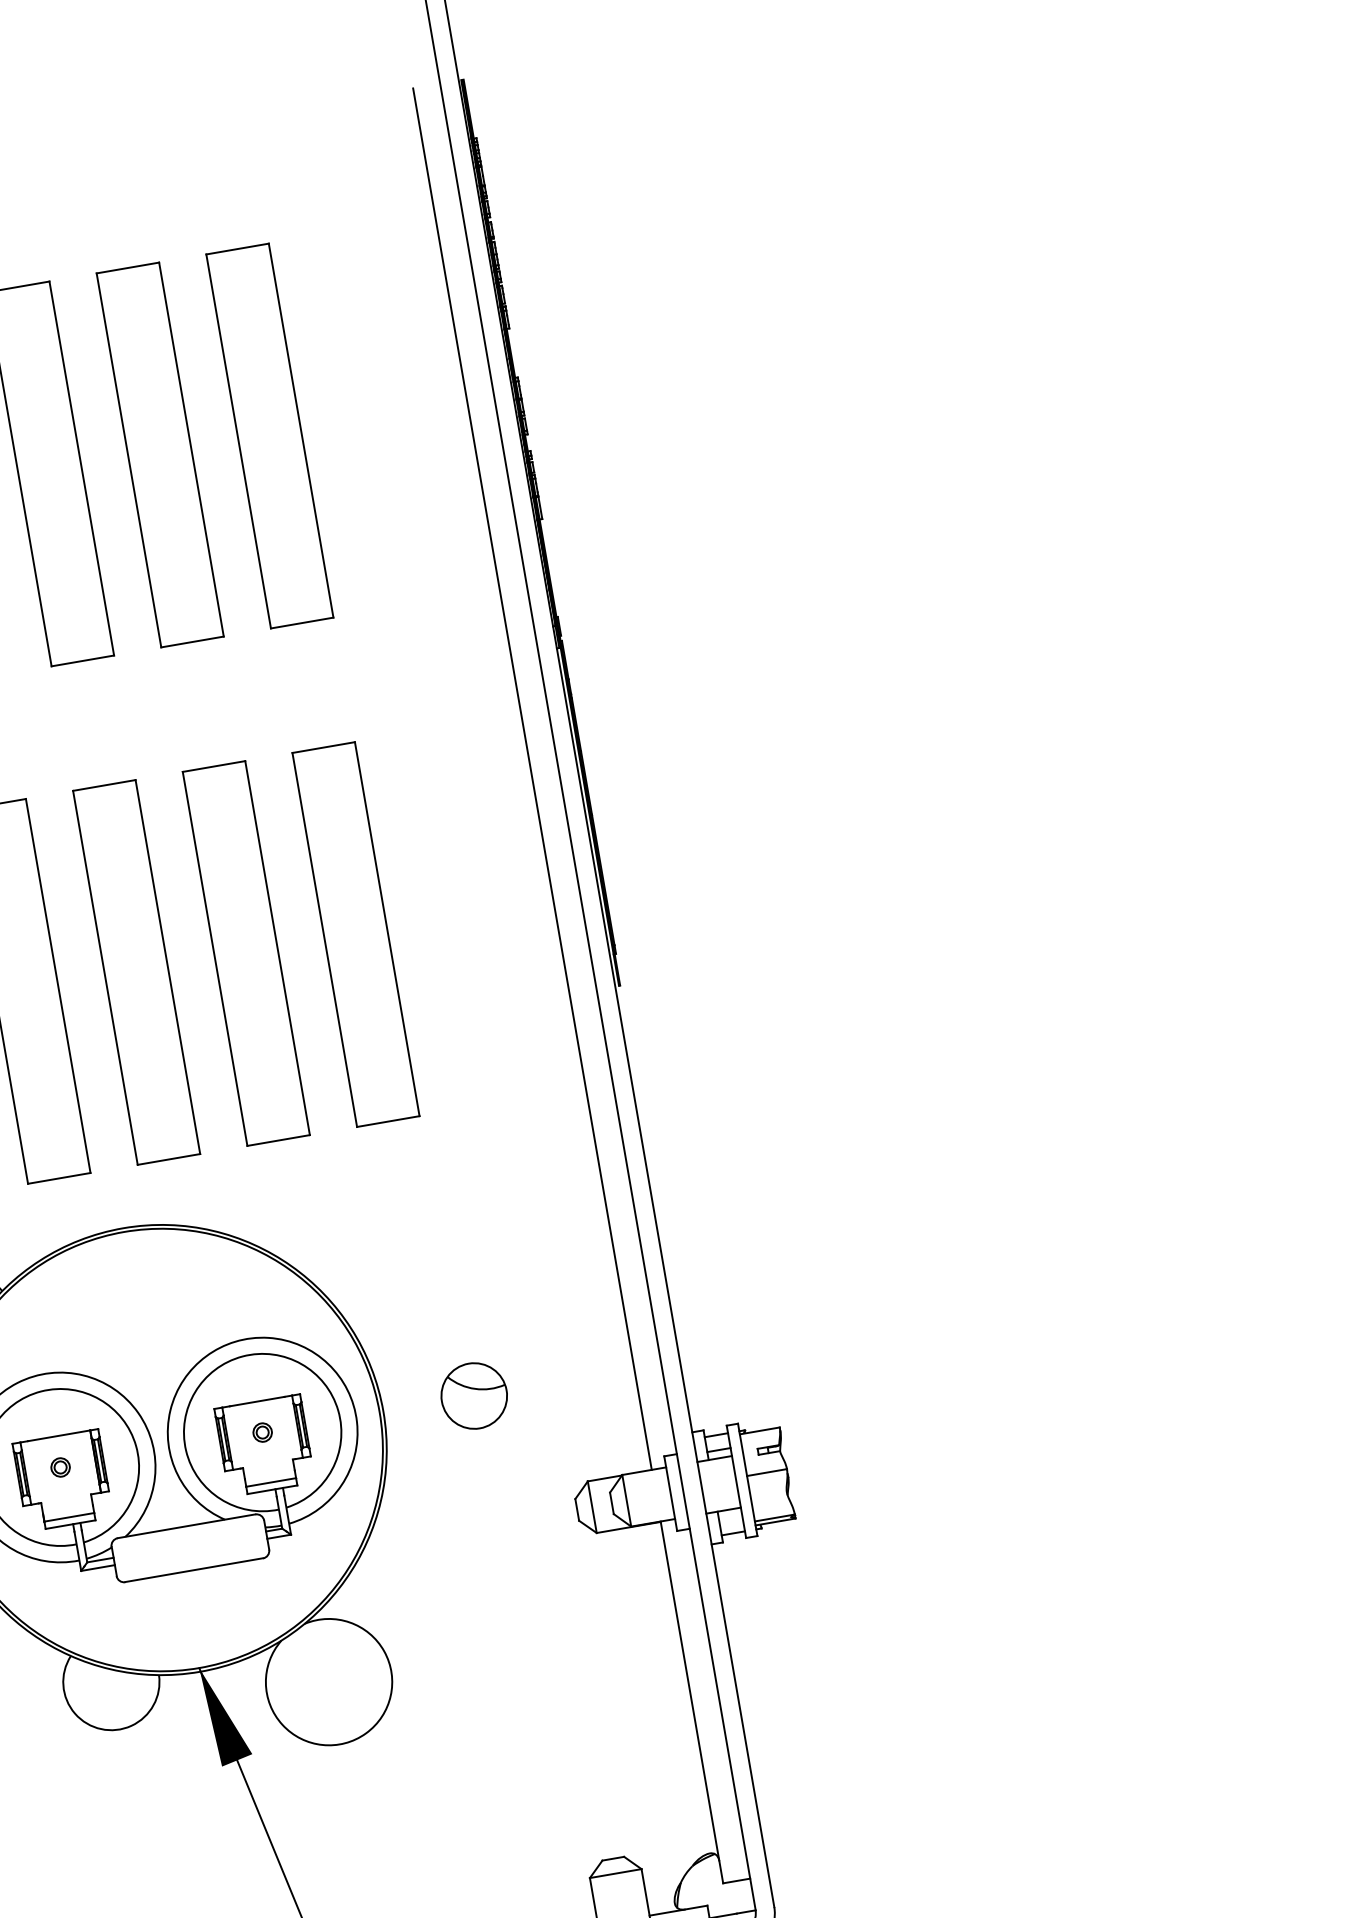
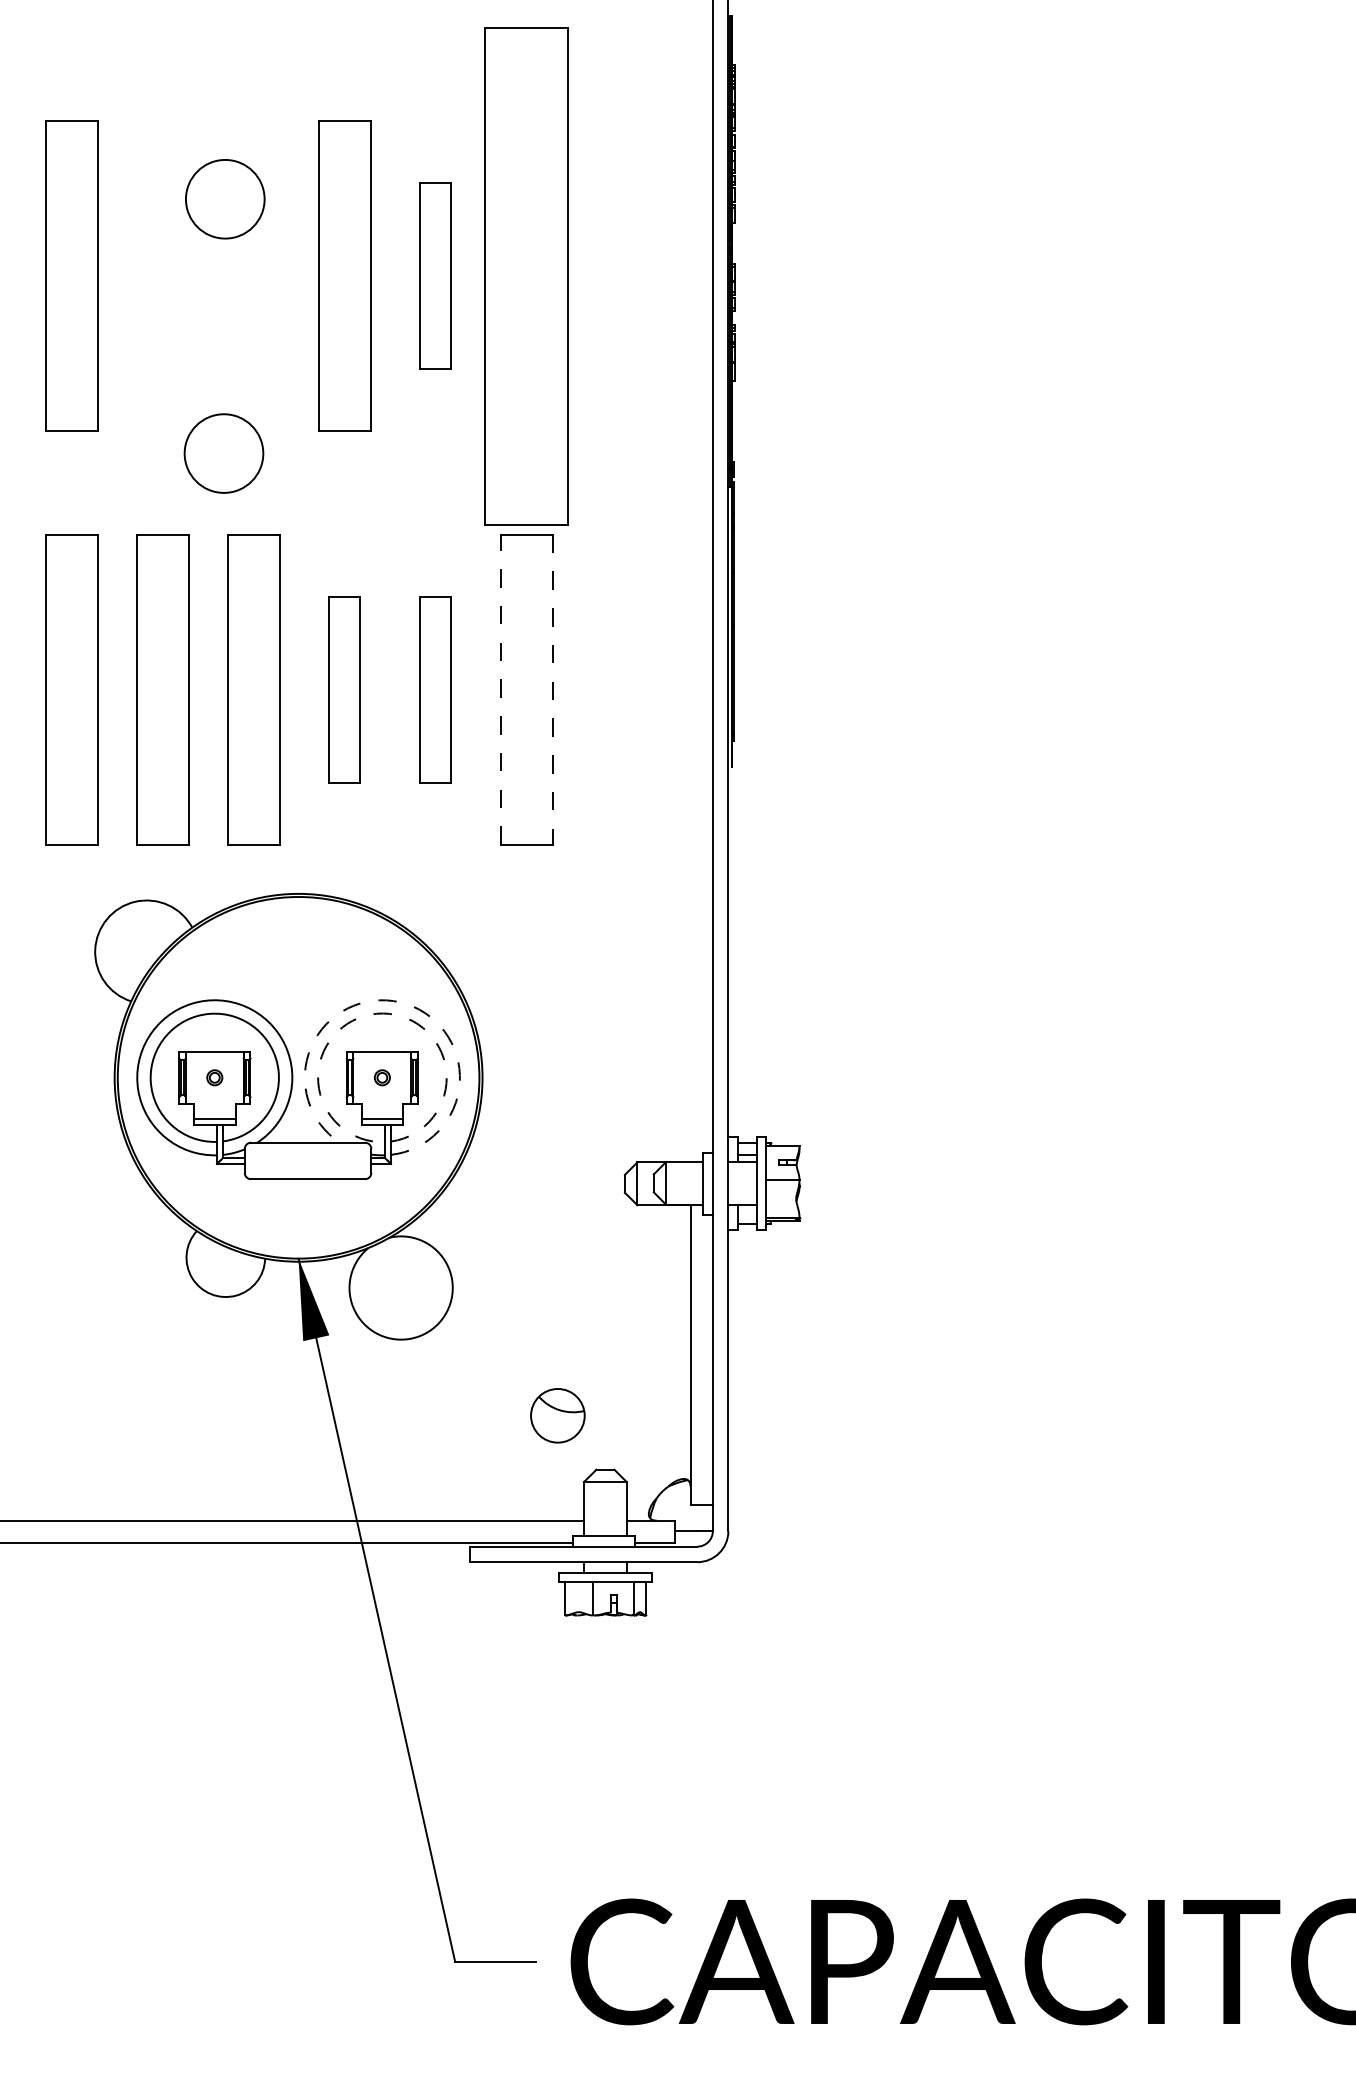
part: (269, 435) -> (526, 275), size x1.6
part: (159, 454) -> (435, 275), size x0.6
line: (532, 778) -> (690, 588), removed
line: (387, 930) -> (552, 690), solid -> dashed
line: (324, 939) -> (500, 689), solid -> dashed
part: (245, 953) -> (435, 689), size x0.6
part: (136, 972) -> (344, 689), size x0.6
arc: (268, 1338) -> (400, 1002), solid -> dashed
arc: (242, 1356) -> (376, 1013), solid -> dashed
part: (473, 1395) -> (557, 1415), moved

